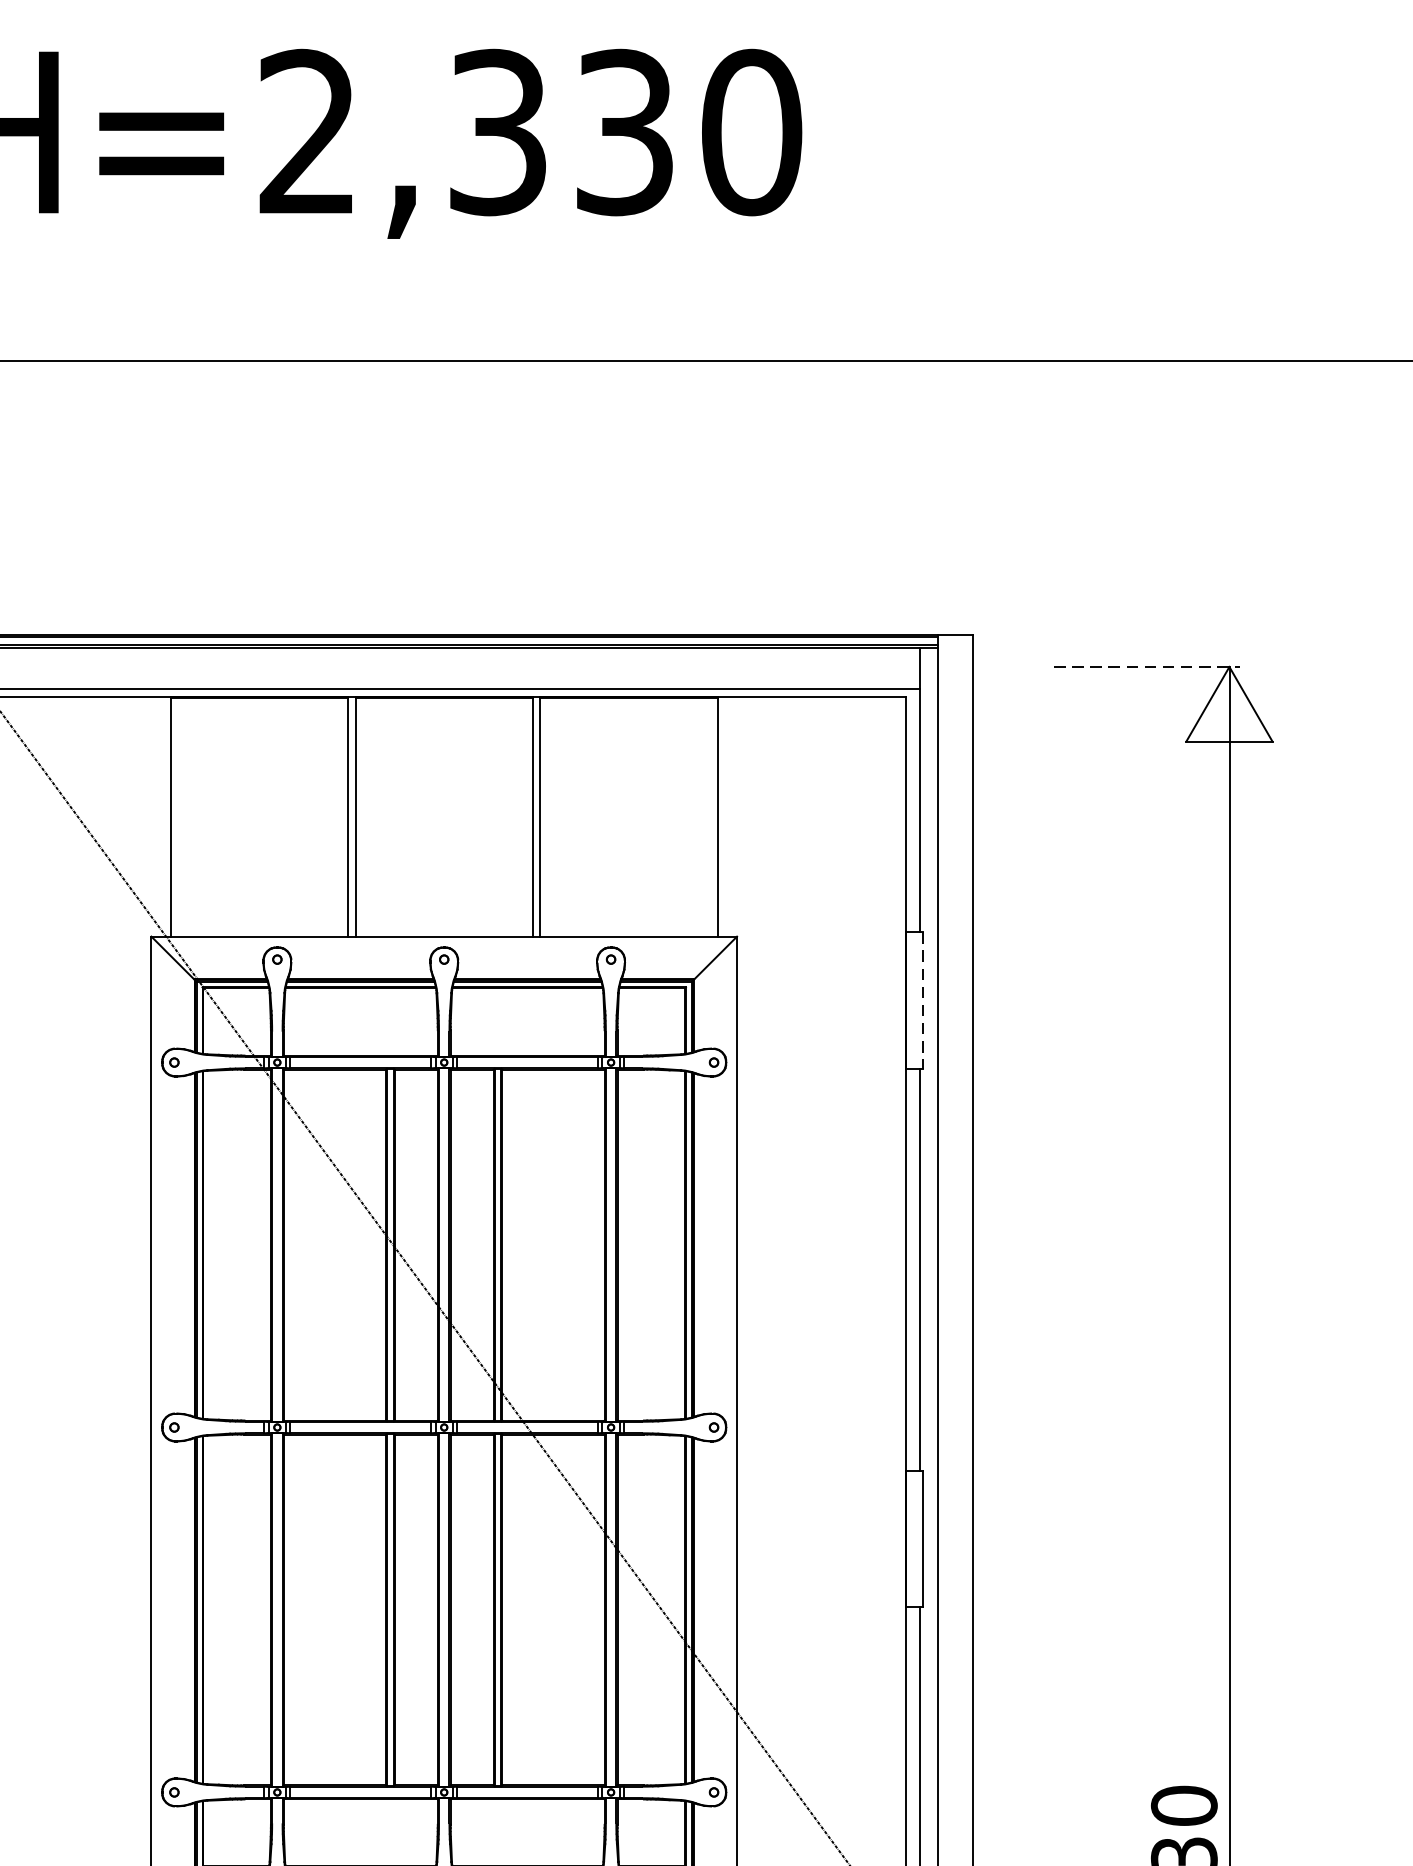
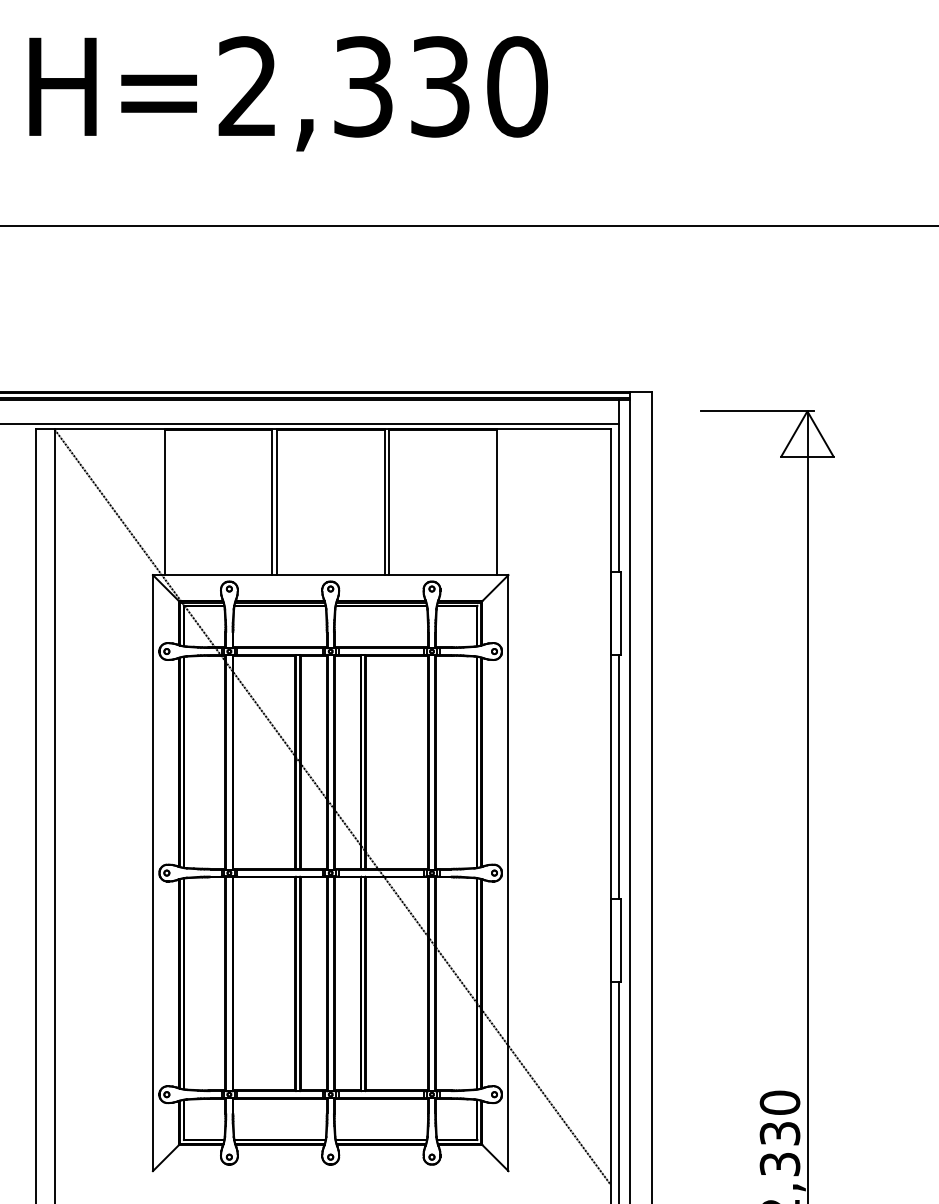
line: (1147, 667) -> (757, 411), dashed -> solid
line: (923, 999) -> (621, 613), dashed -> solid

